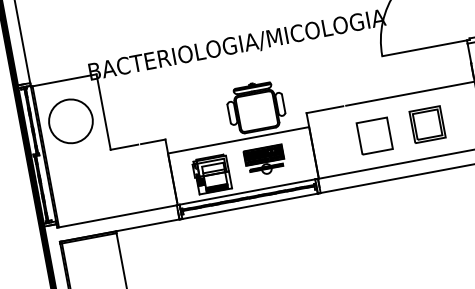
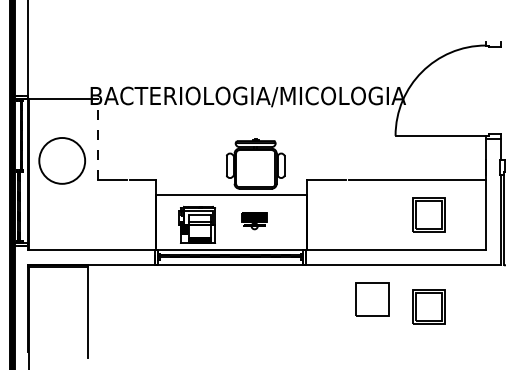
line: (103, 111) -> (97, 139), solid -> dashed
circle: (70, 121) -> (61, 160), moved
part: (374, 135) -> (372, 299), moved
part: (264, 160) -> (254, 220), size x0.6
part: (443, 210) -> (428, 306), added

